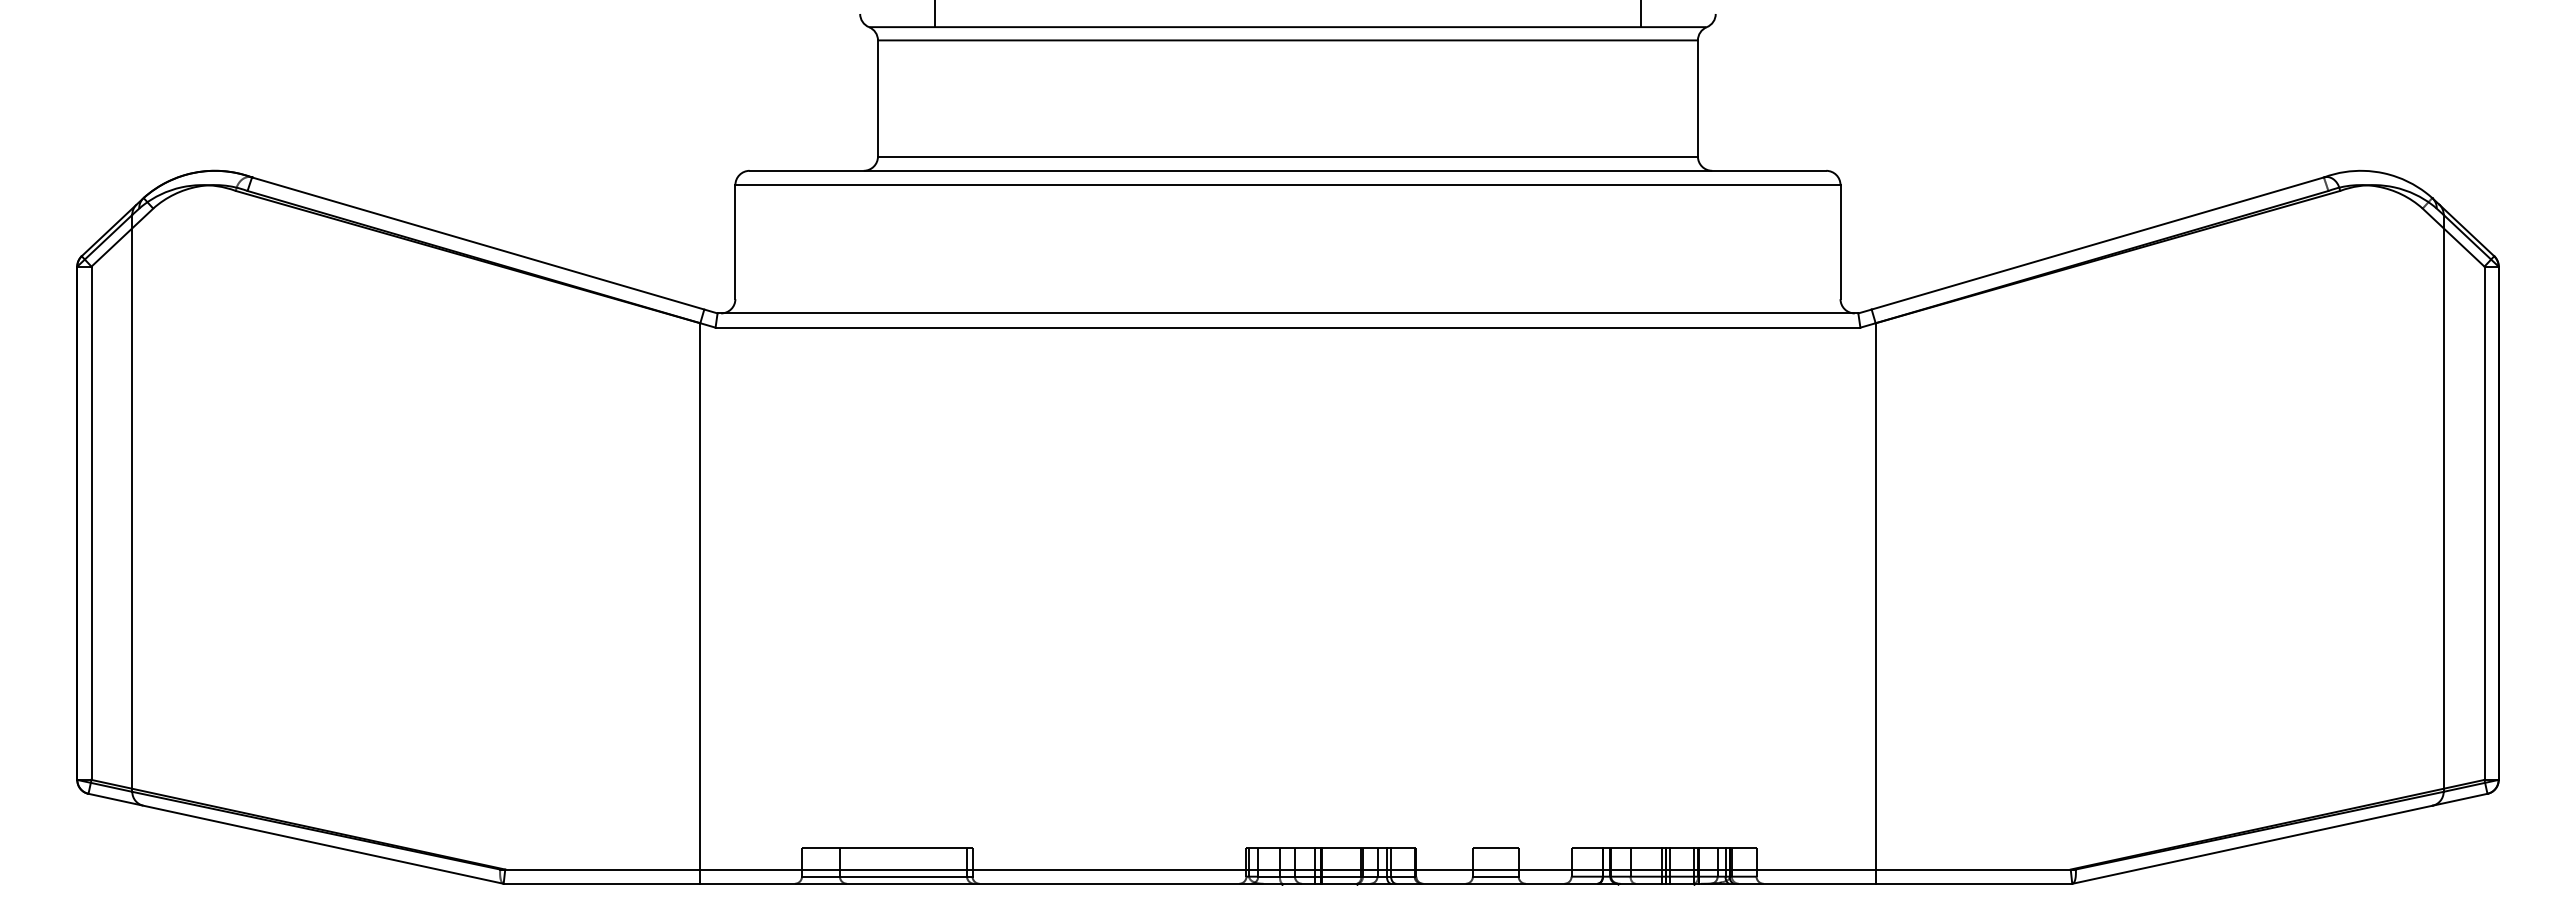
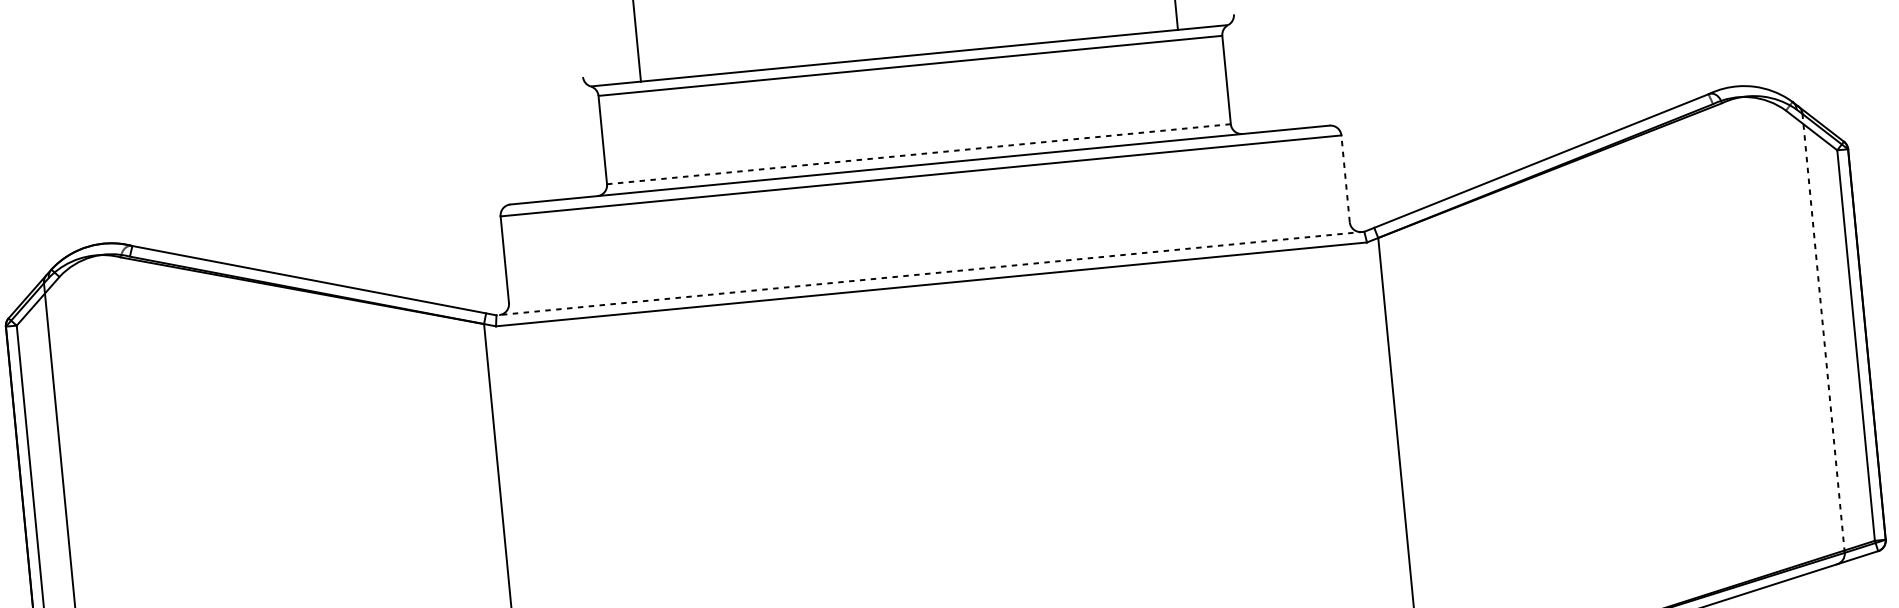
line: (1287, 156) -> (918, 154), solid -> dashed
line: (1840, 241) -> (1345, 178), solid -> dashed
line: (1287, 313) -> (930, 273), solid -> dashed
line: (2443, 502) -> (1823, 332), solid -> dashed

